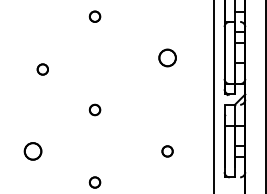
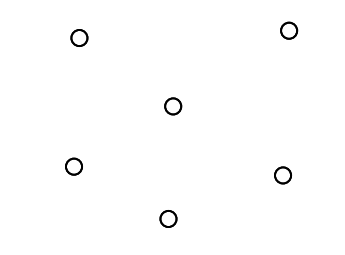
part: (167, 58) -> (288, 31), size x0.62
part: (42, 69) -> (78, 37), moved
part: (32, 151) -> (73, 166), size x0.62

